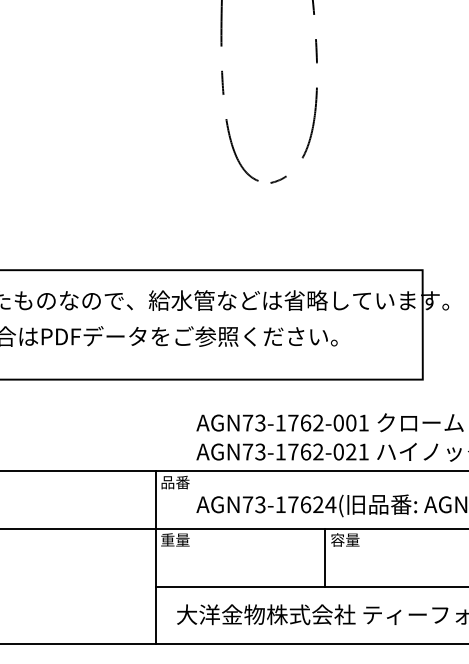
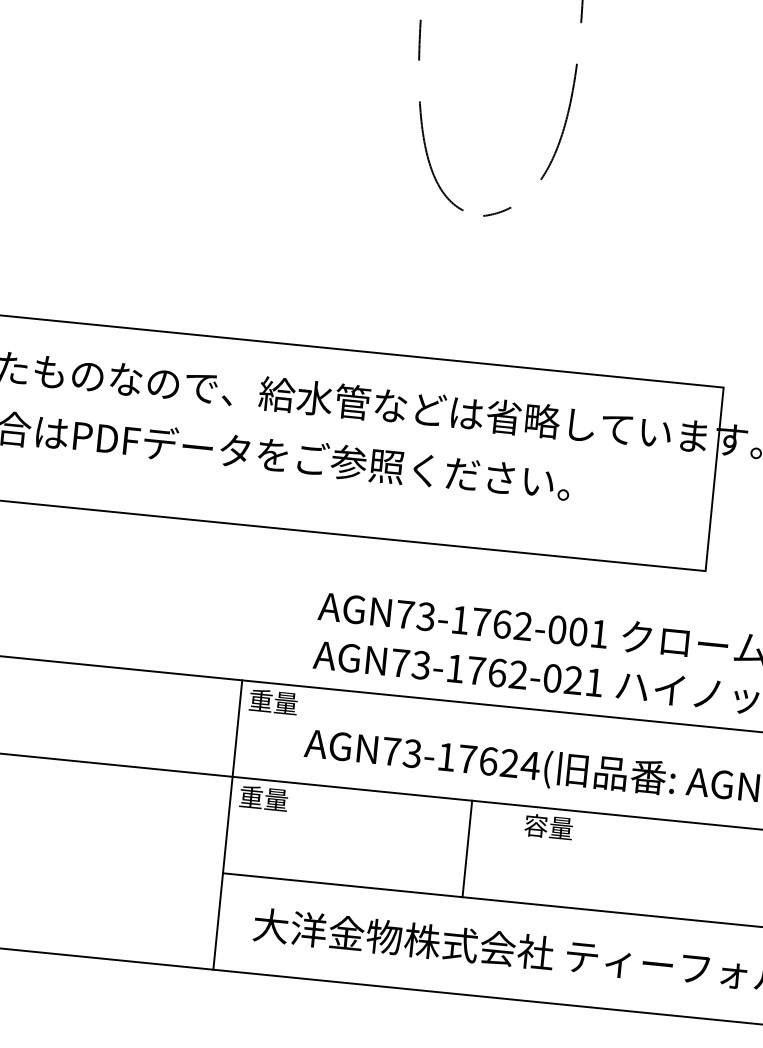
text: (175, 482) -> (273, 702), 品番 -> 重量
line: (325, 557) -> (467, 848), moved

